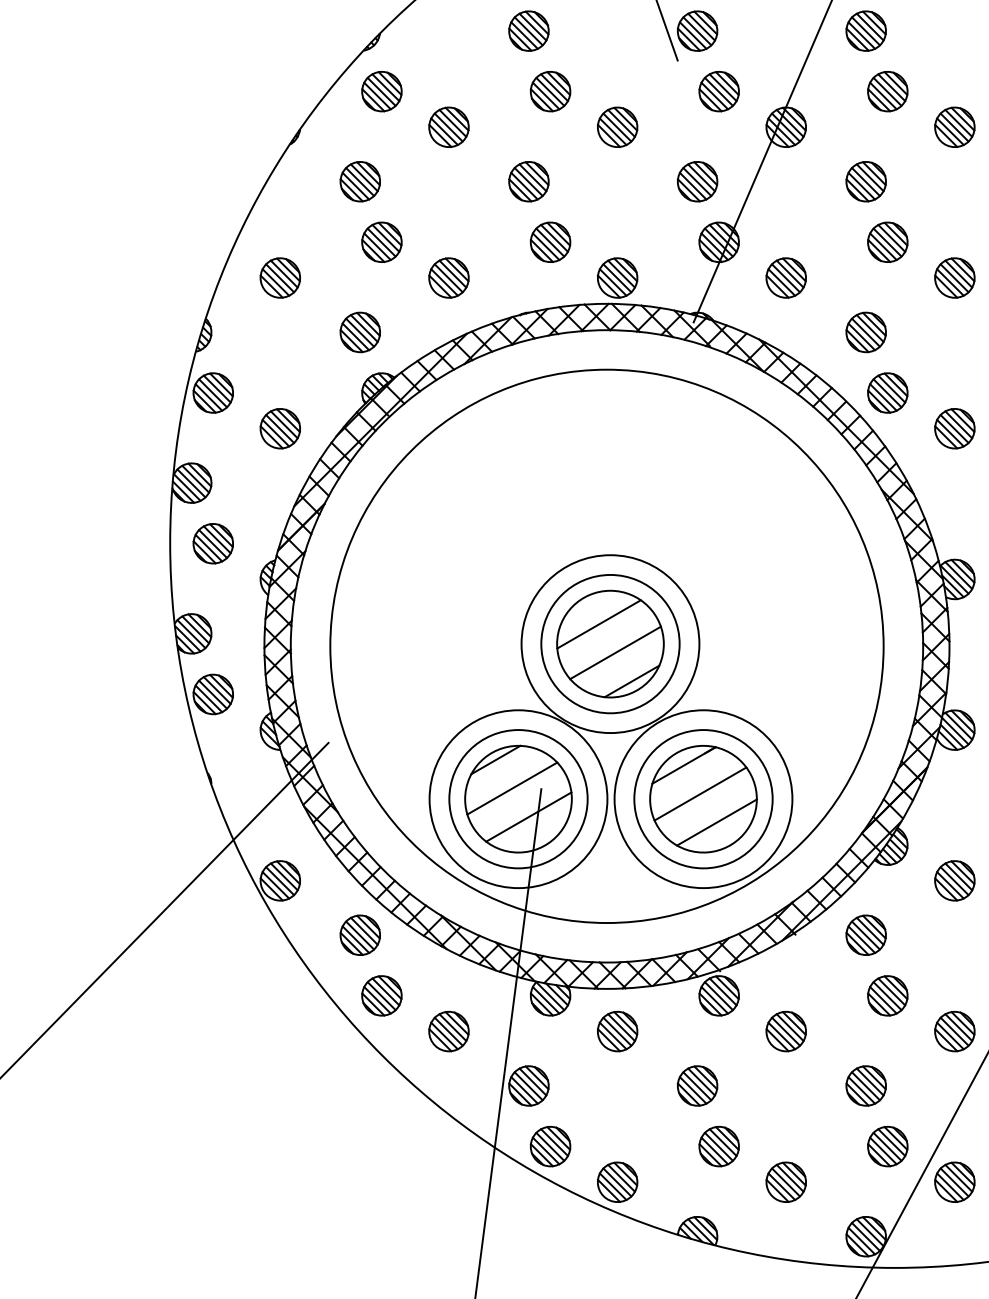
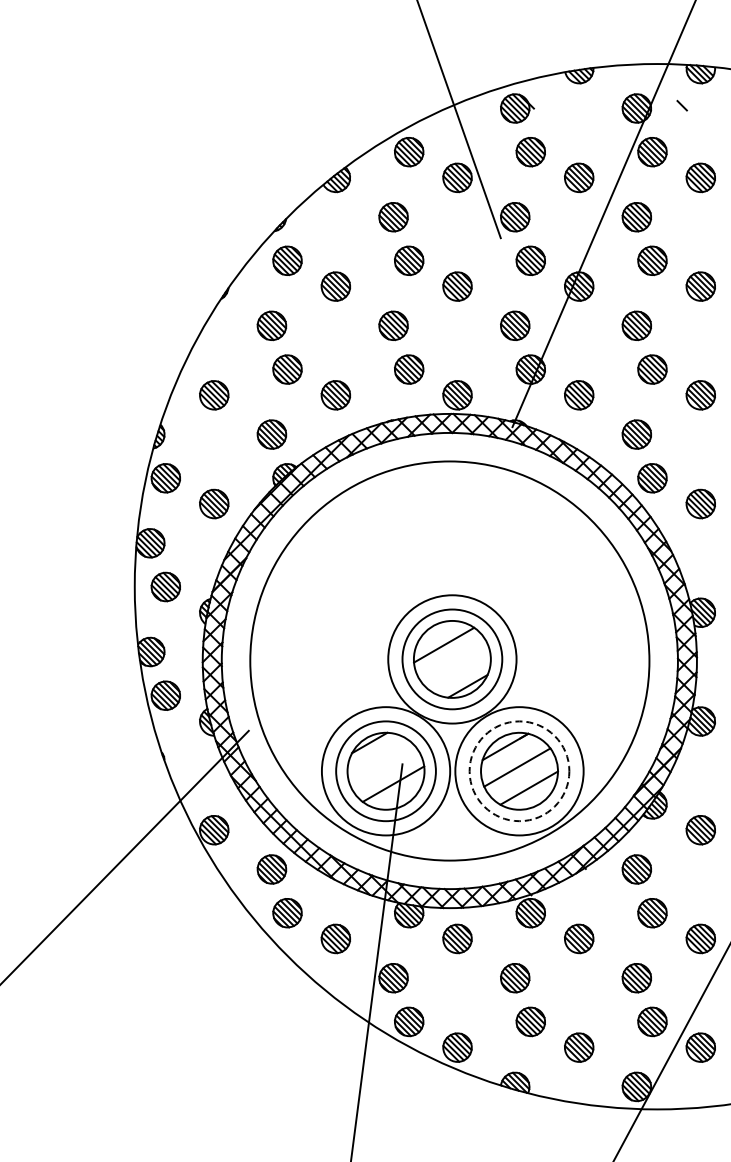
line: (614, 652) -> (455, 665), removed
line: (512, 788) -> (381, 763), removed
circle: (703, 799) -> (519, 771), solid -> dashed

